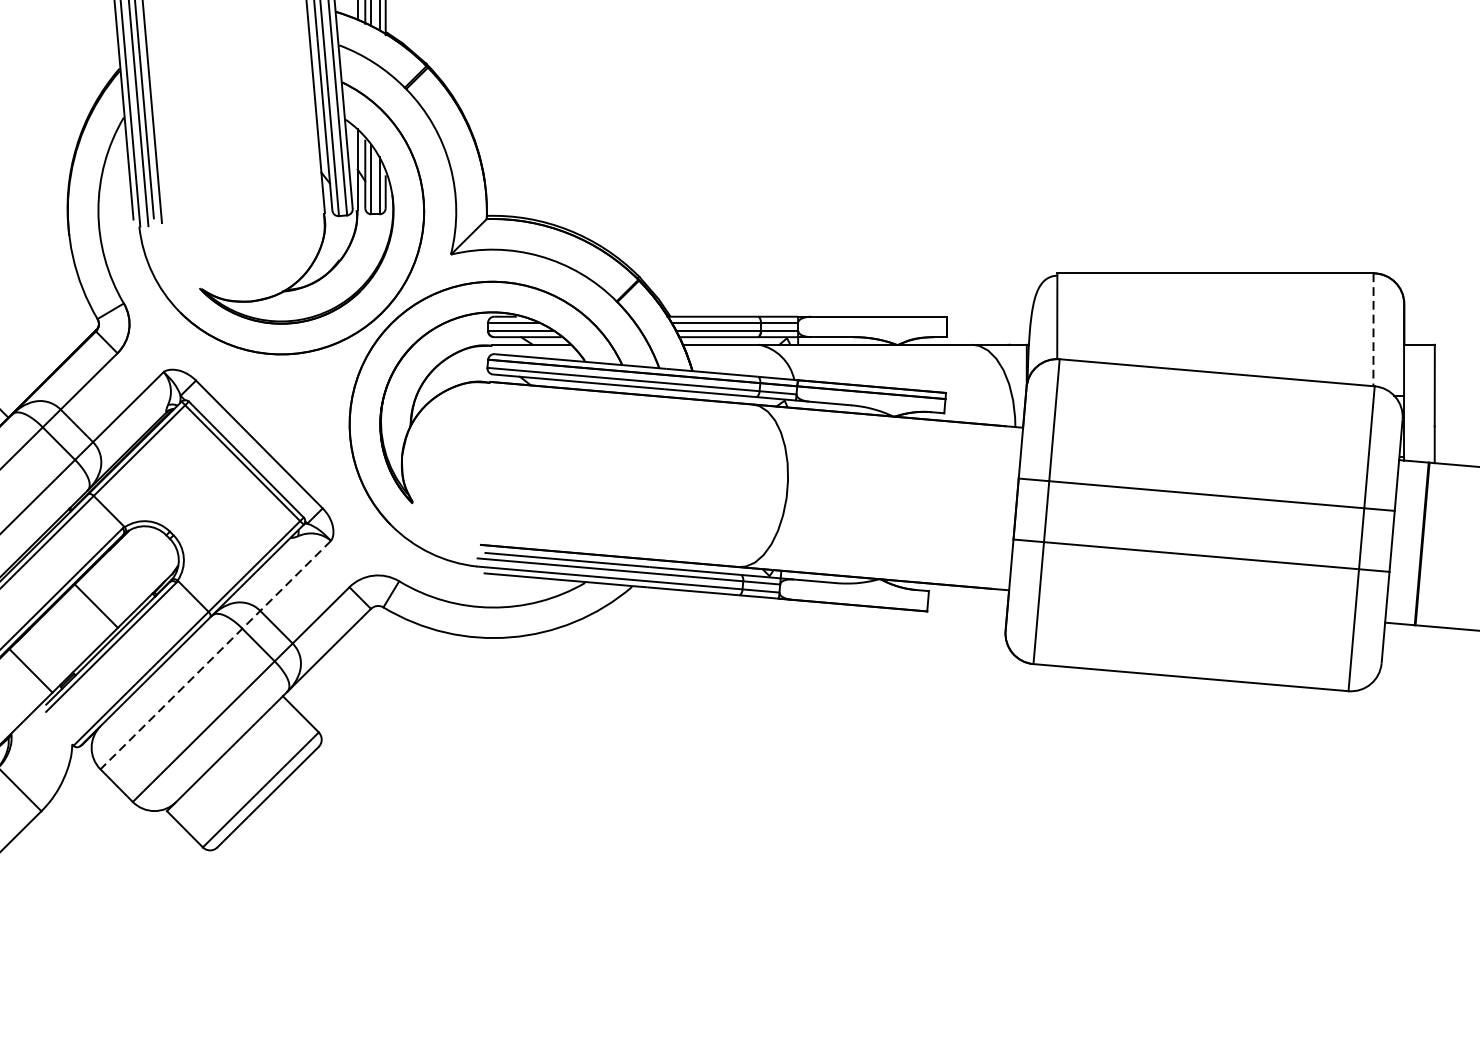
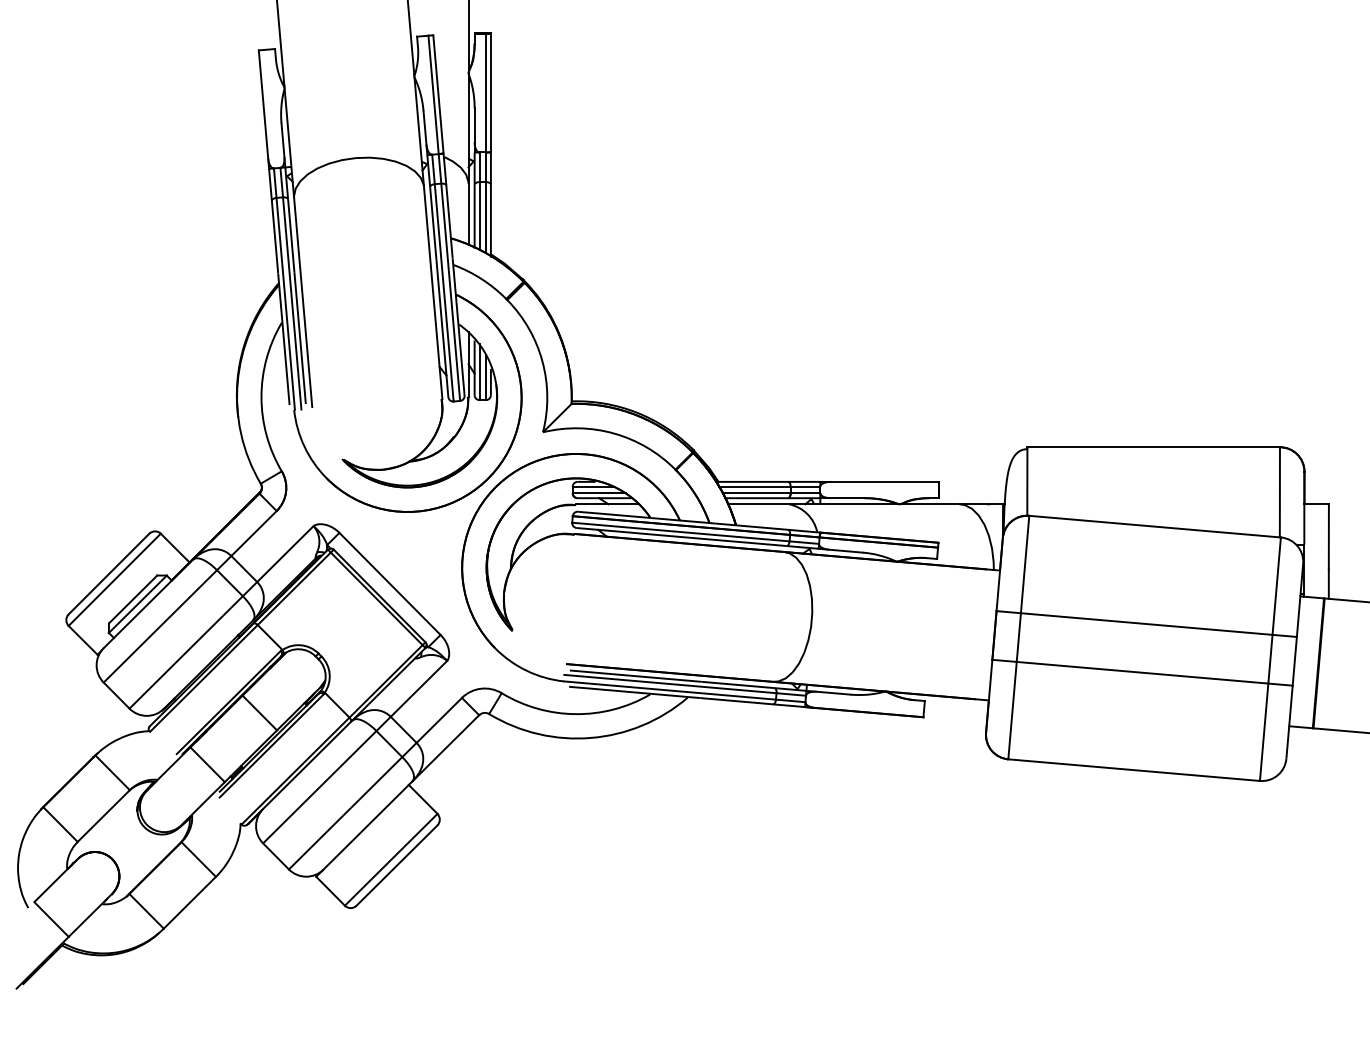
line: (1372, 330) -> (1279, 492), dashed -> solid
line: (216, 655) -> (355, 752), dashed -> solid

